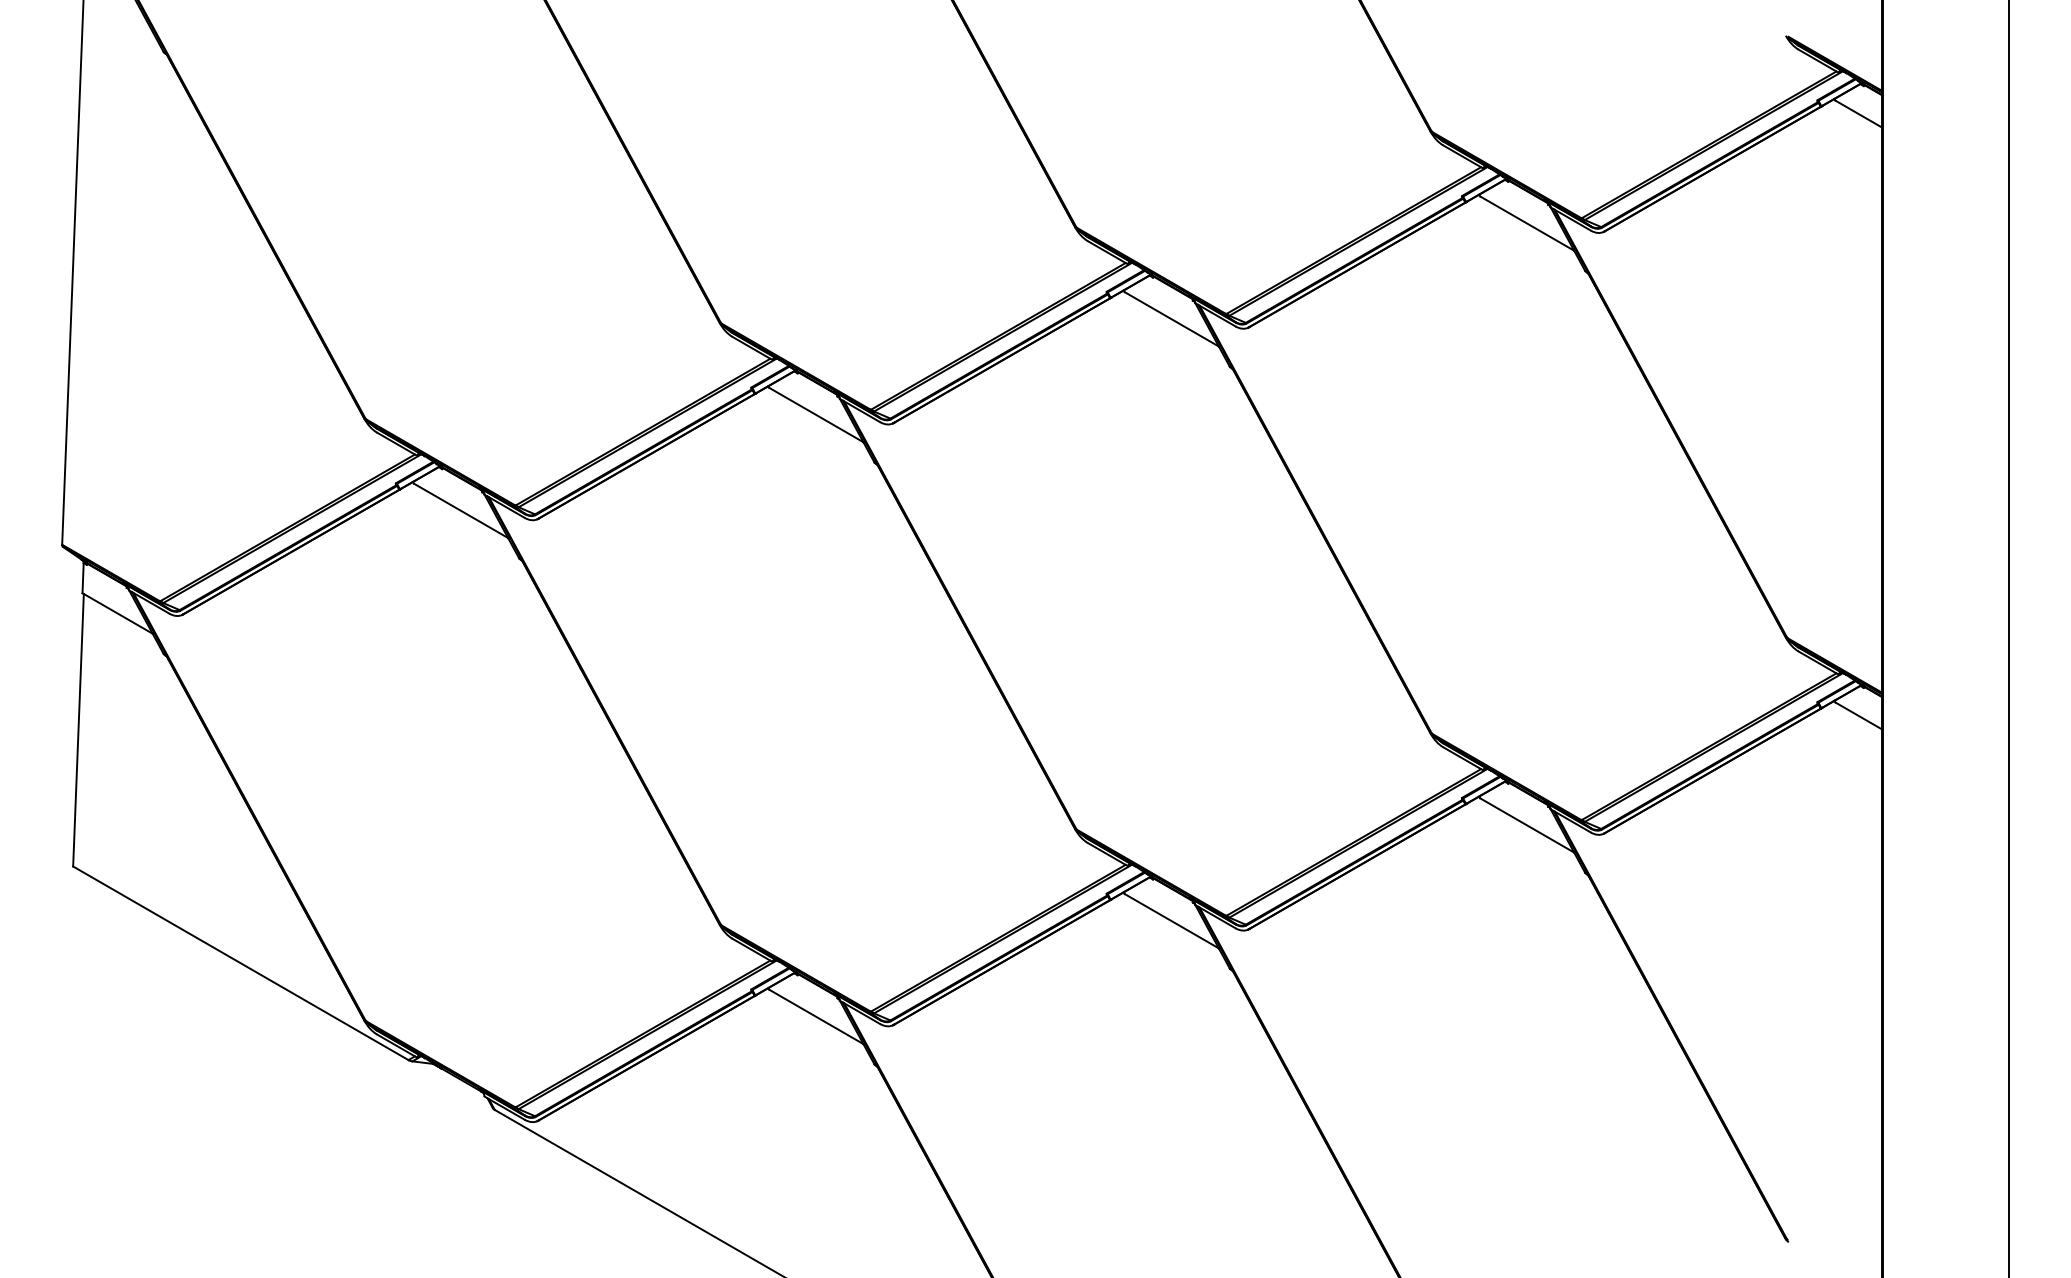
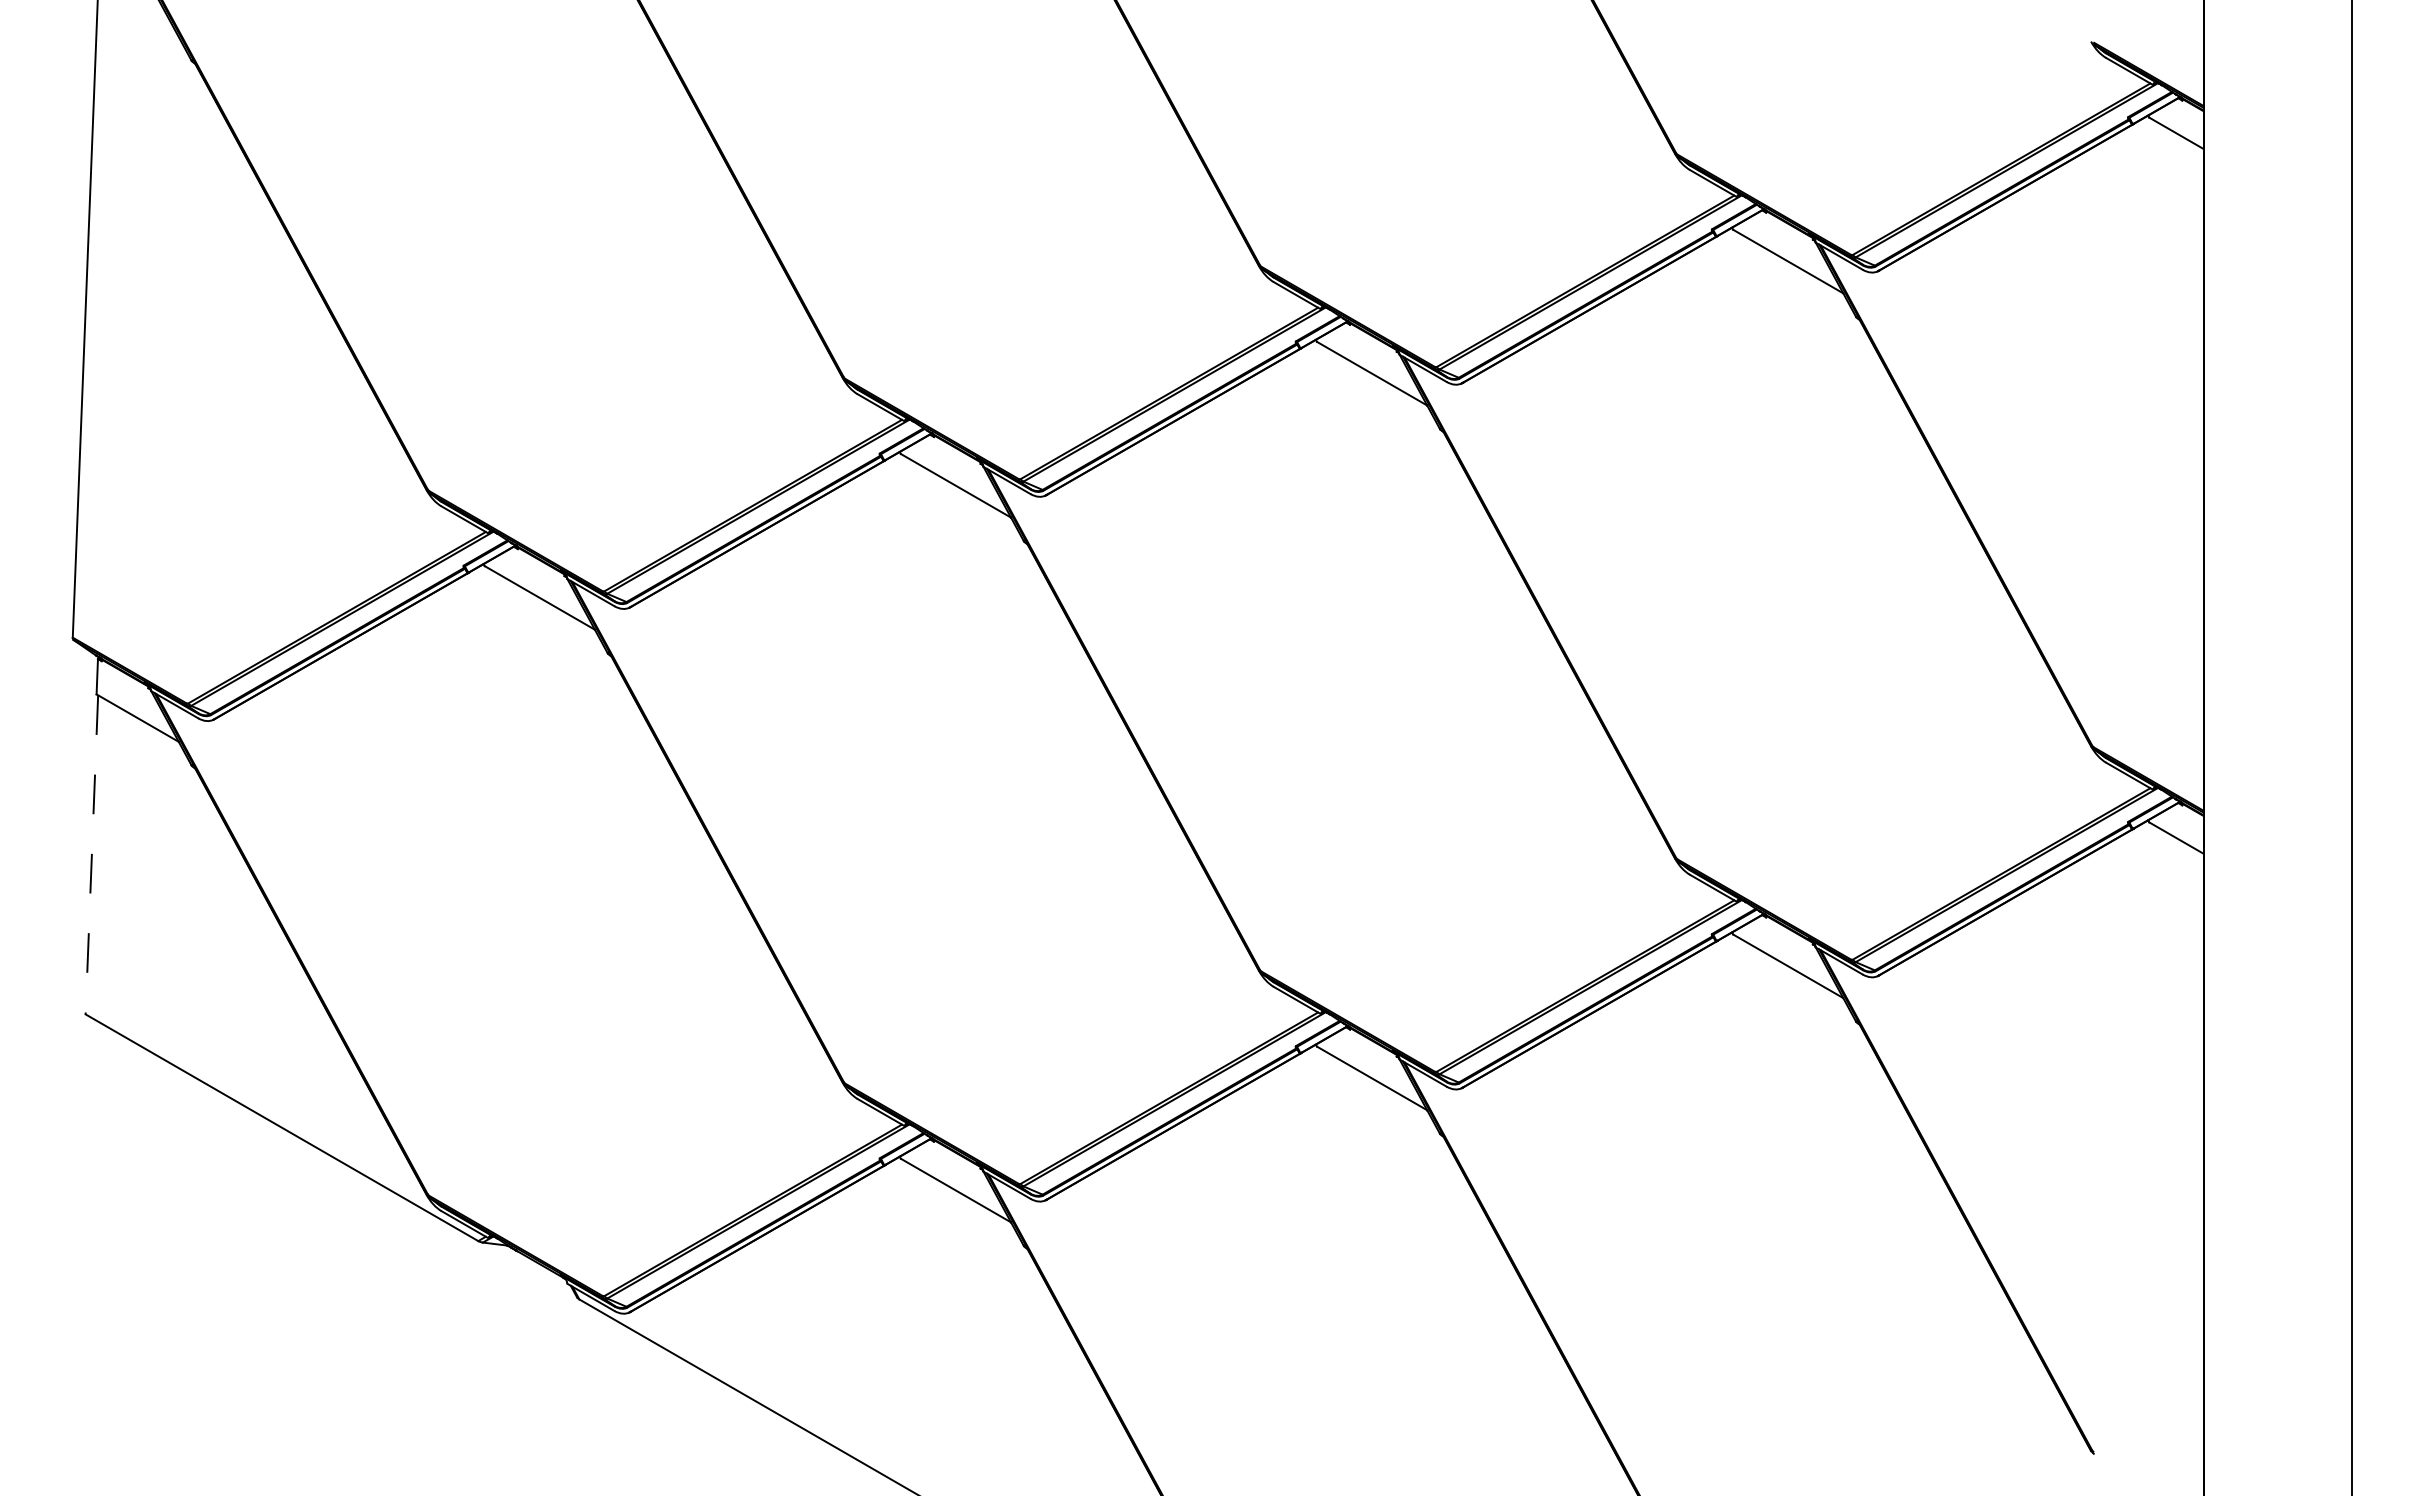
line: (78, 729) -> (91, 854), solid -> dashed

